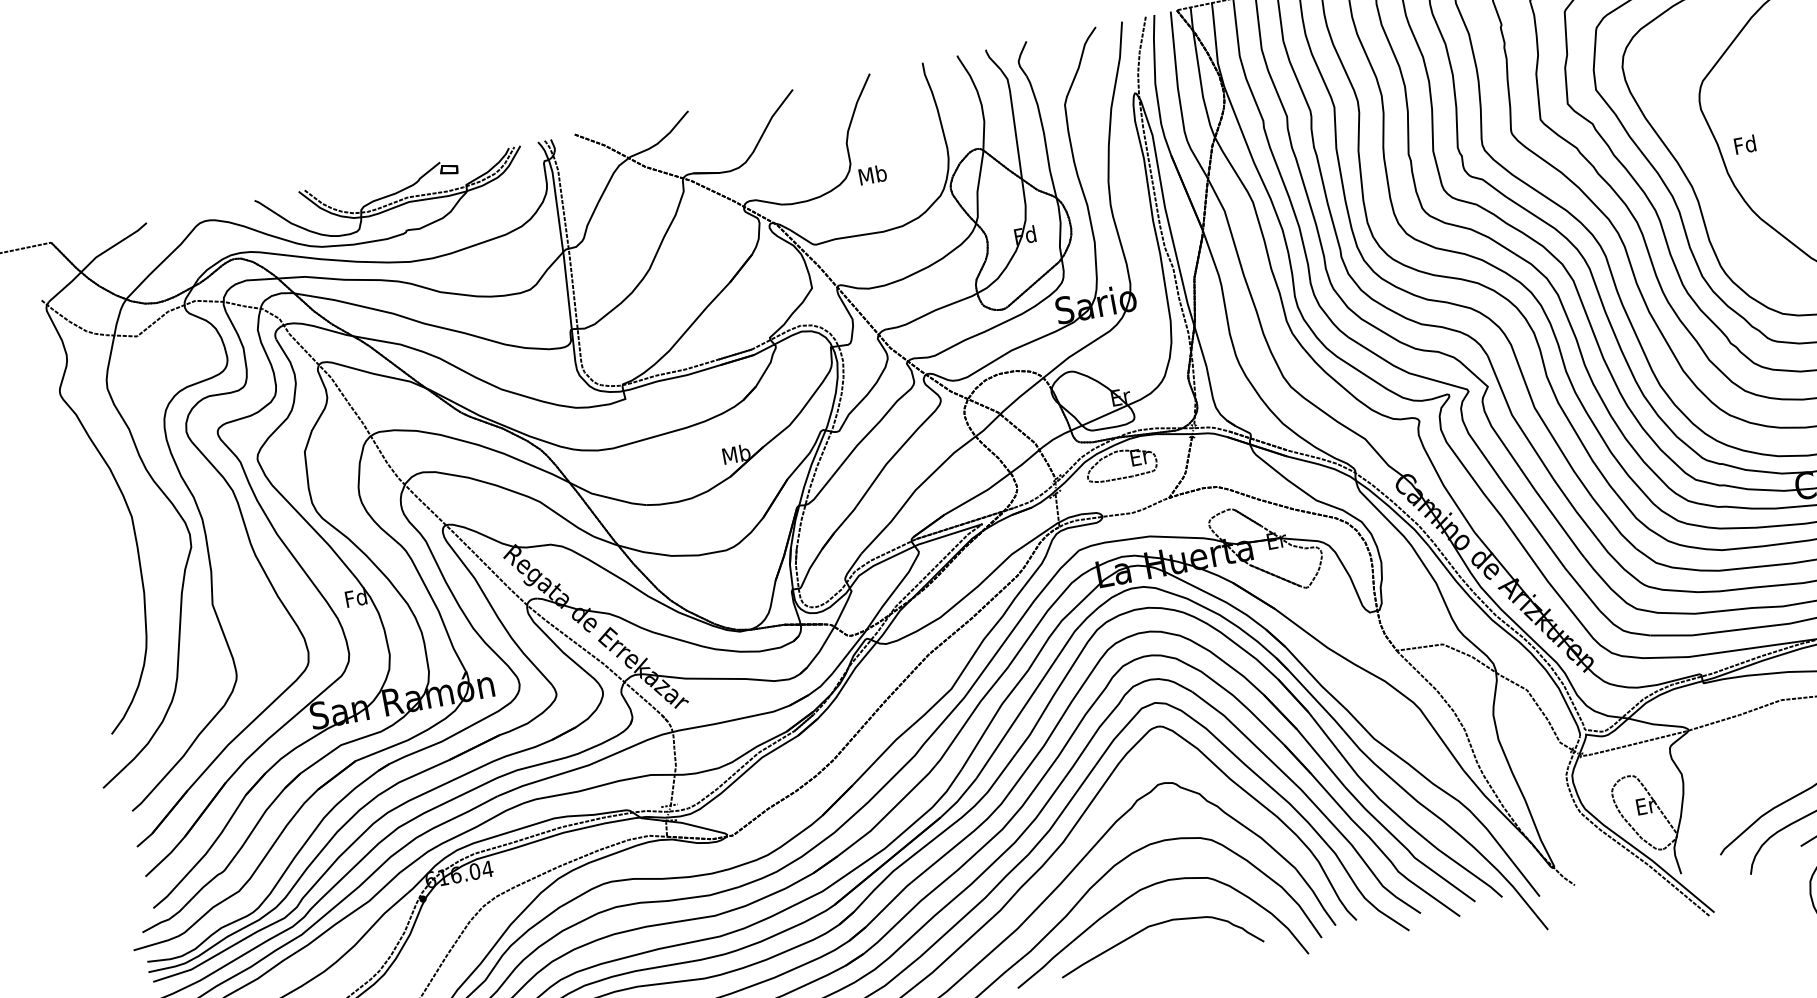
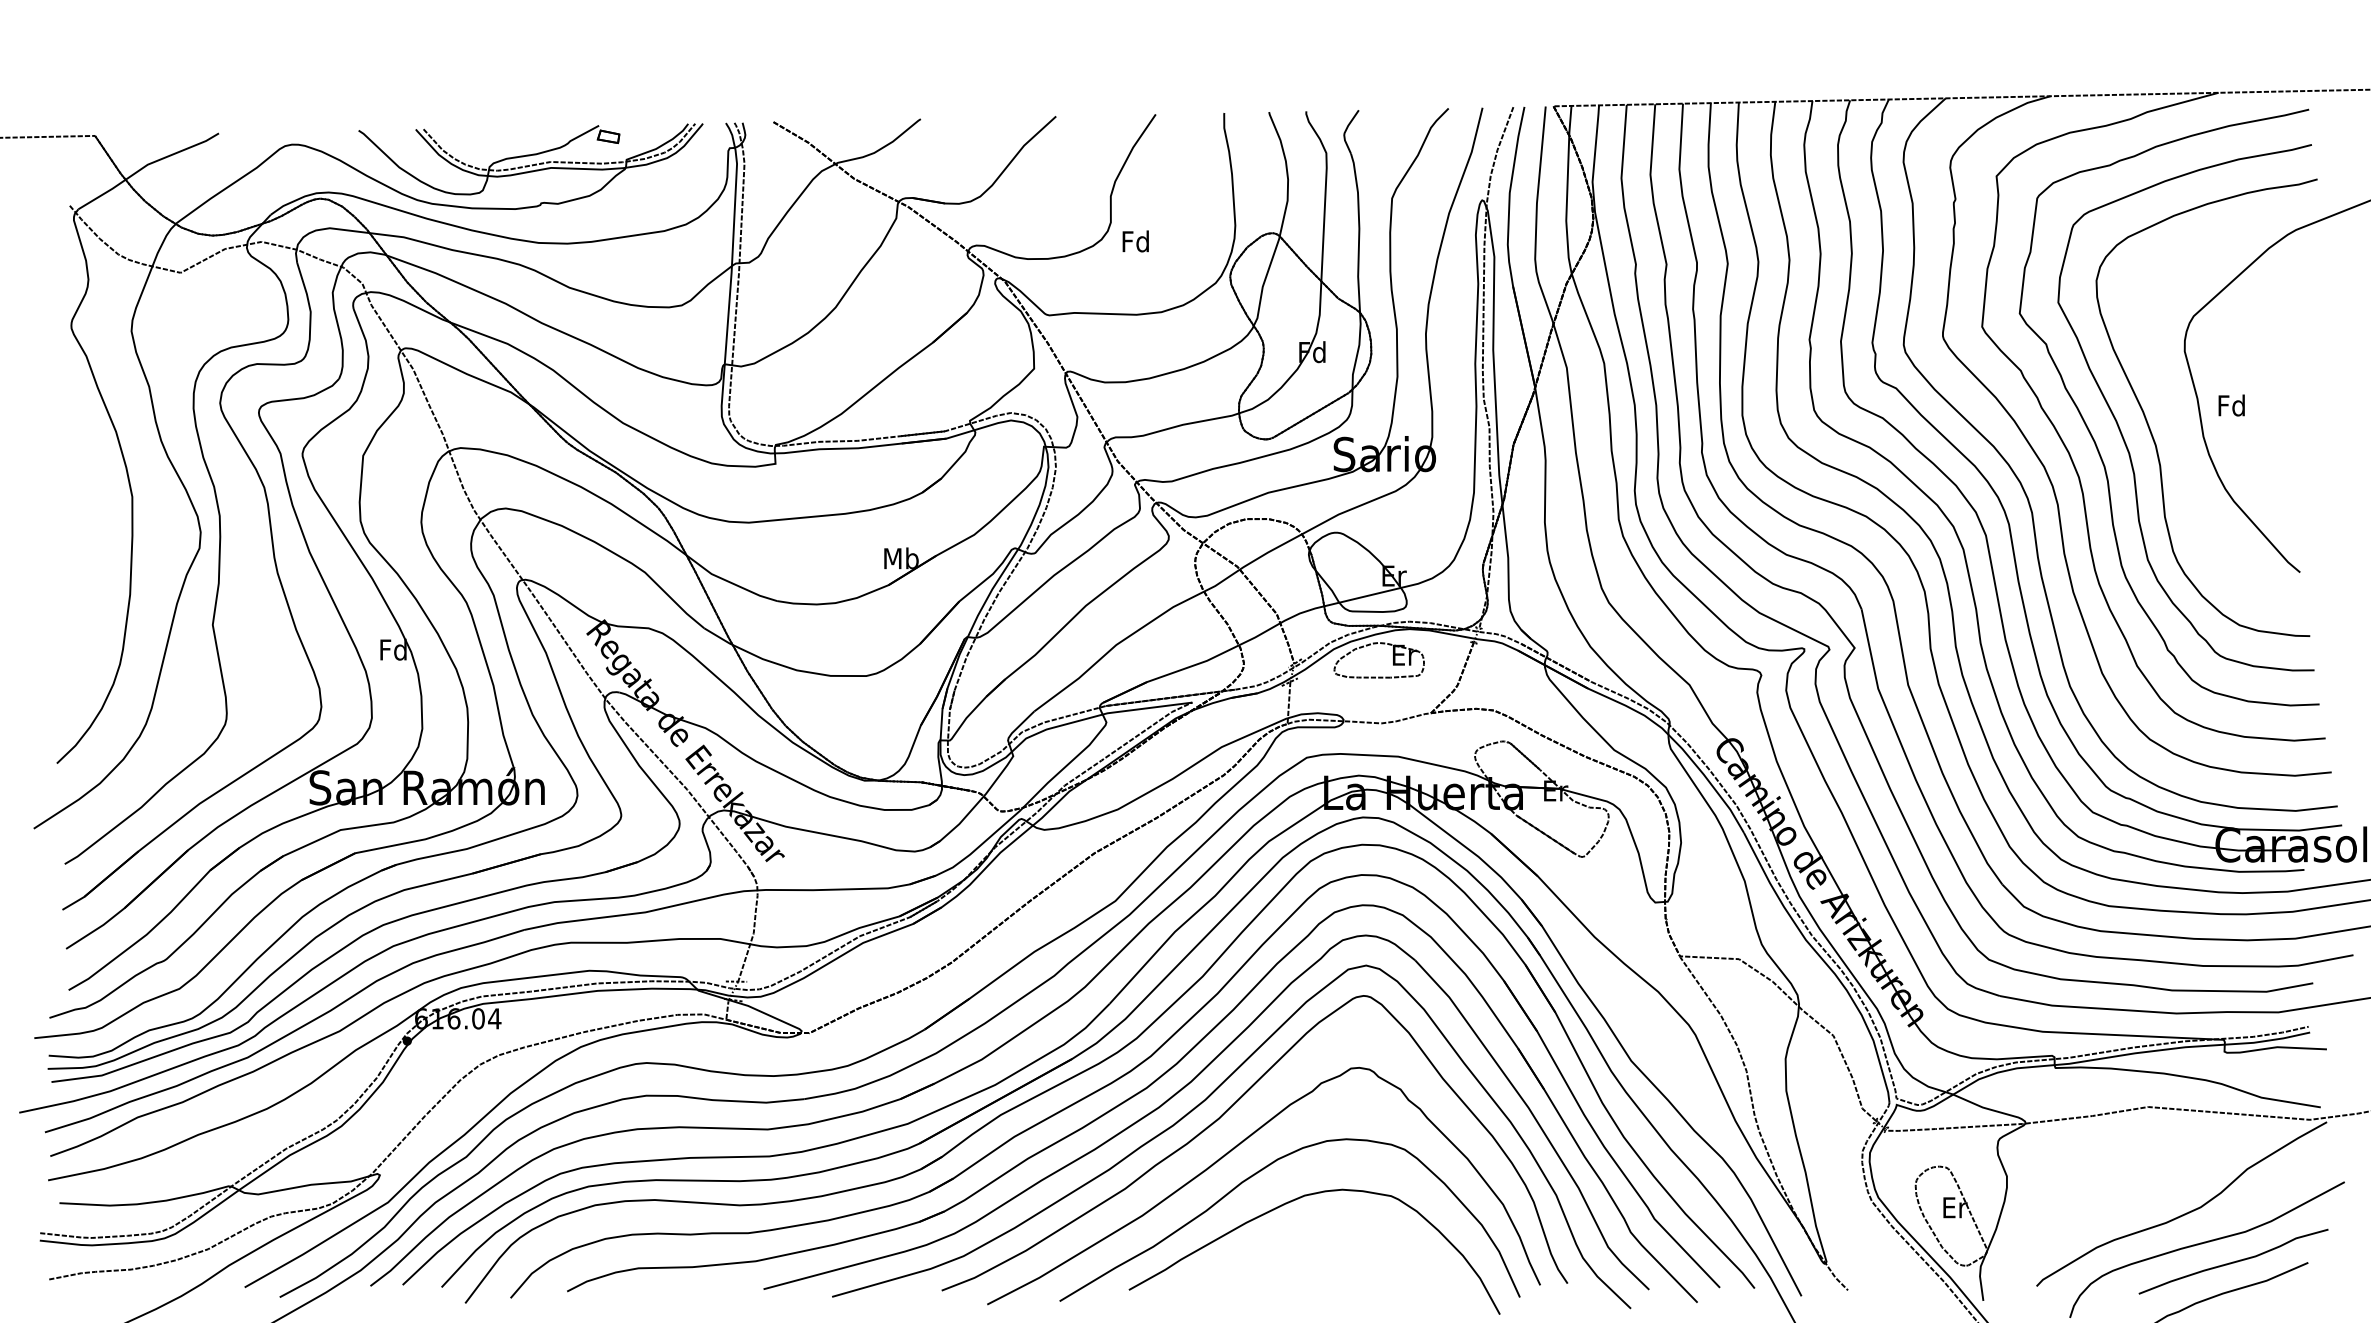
text: (873, 174) -> (1136, 241), Mb -> Fd
curve: (1156, 925) -> (1316, 1243), removed

